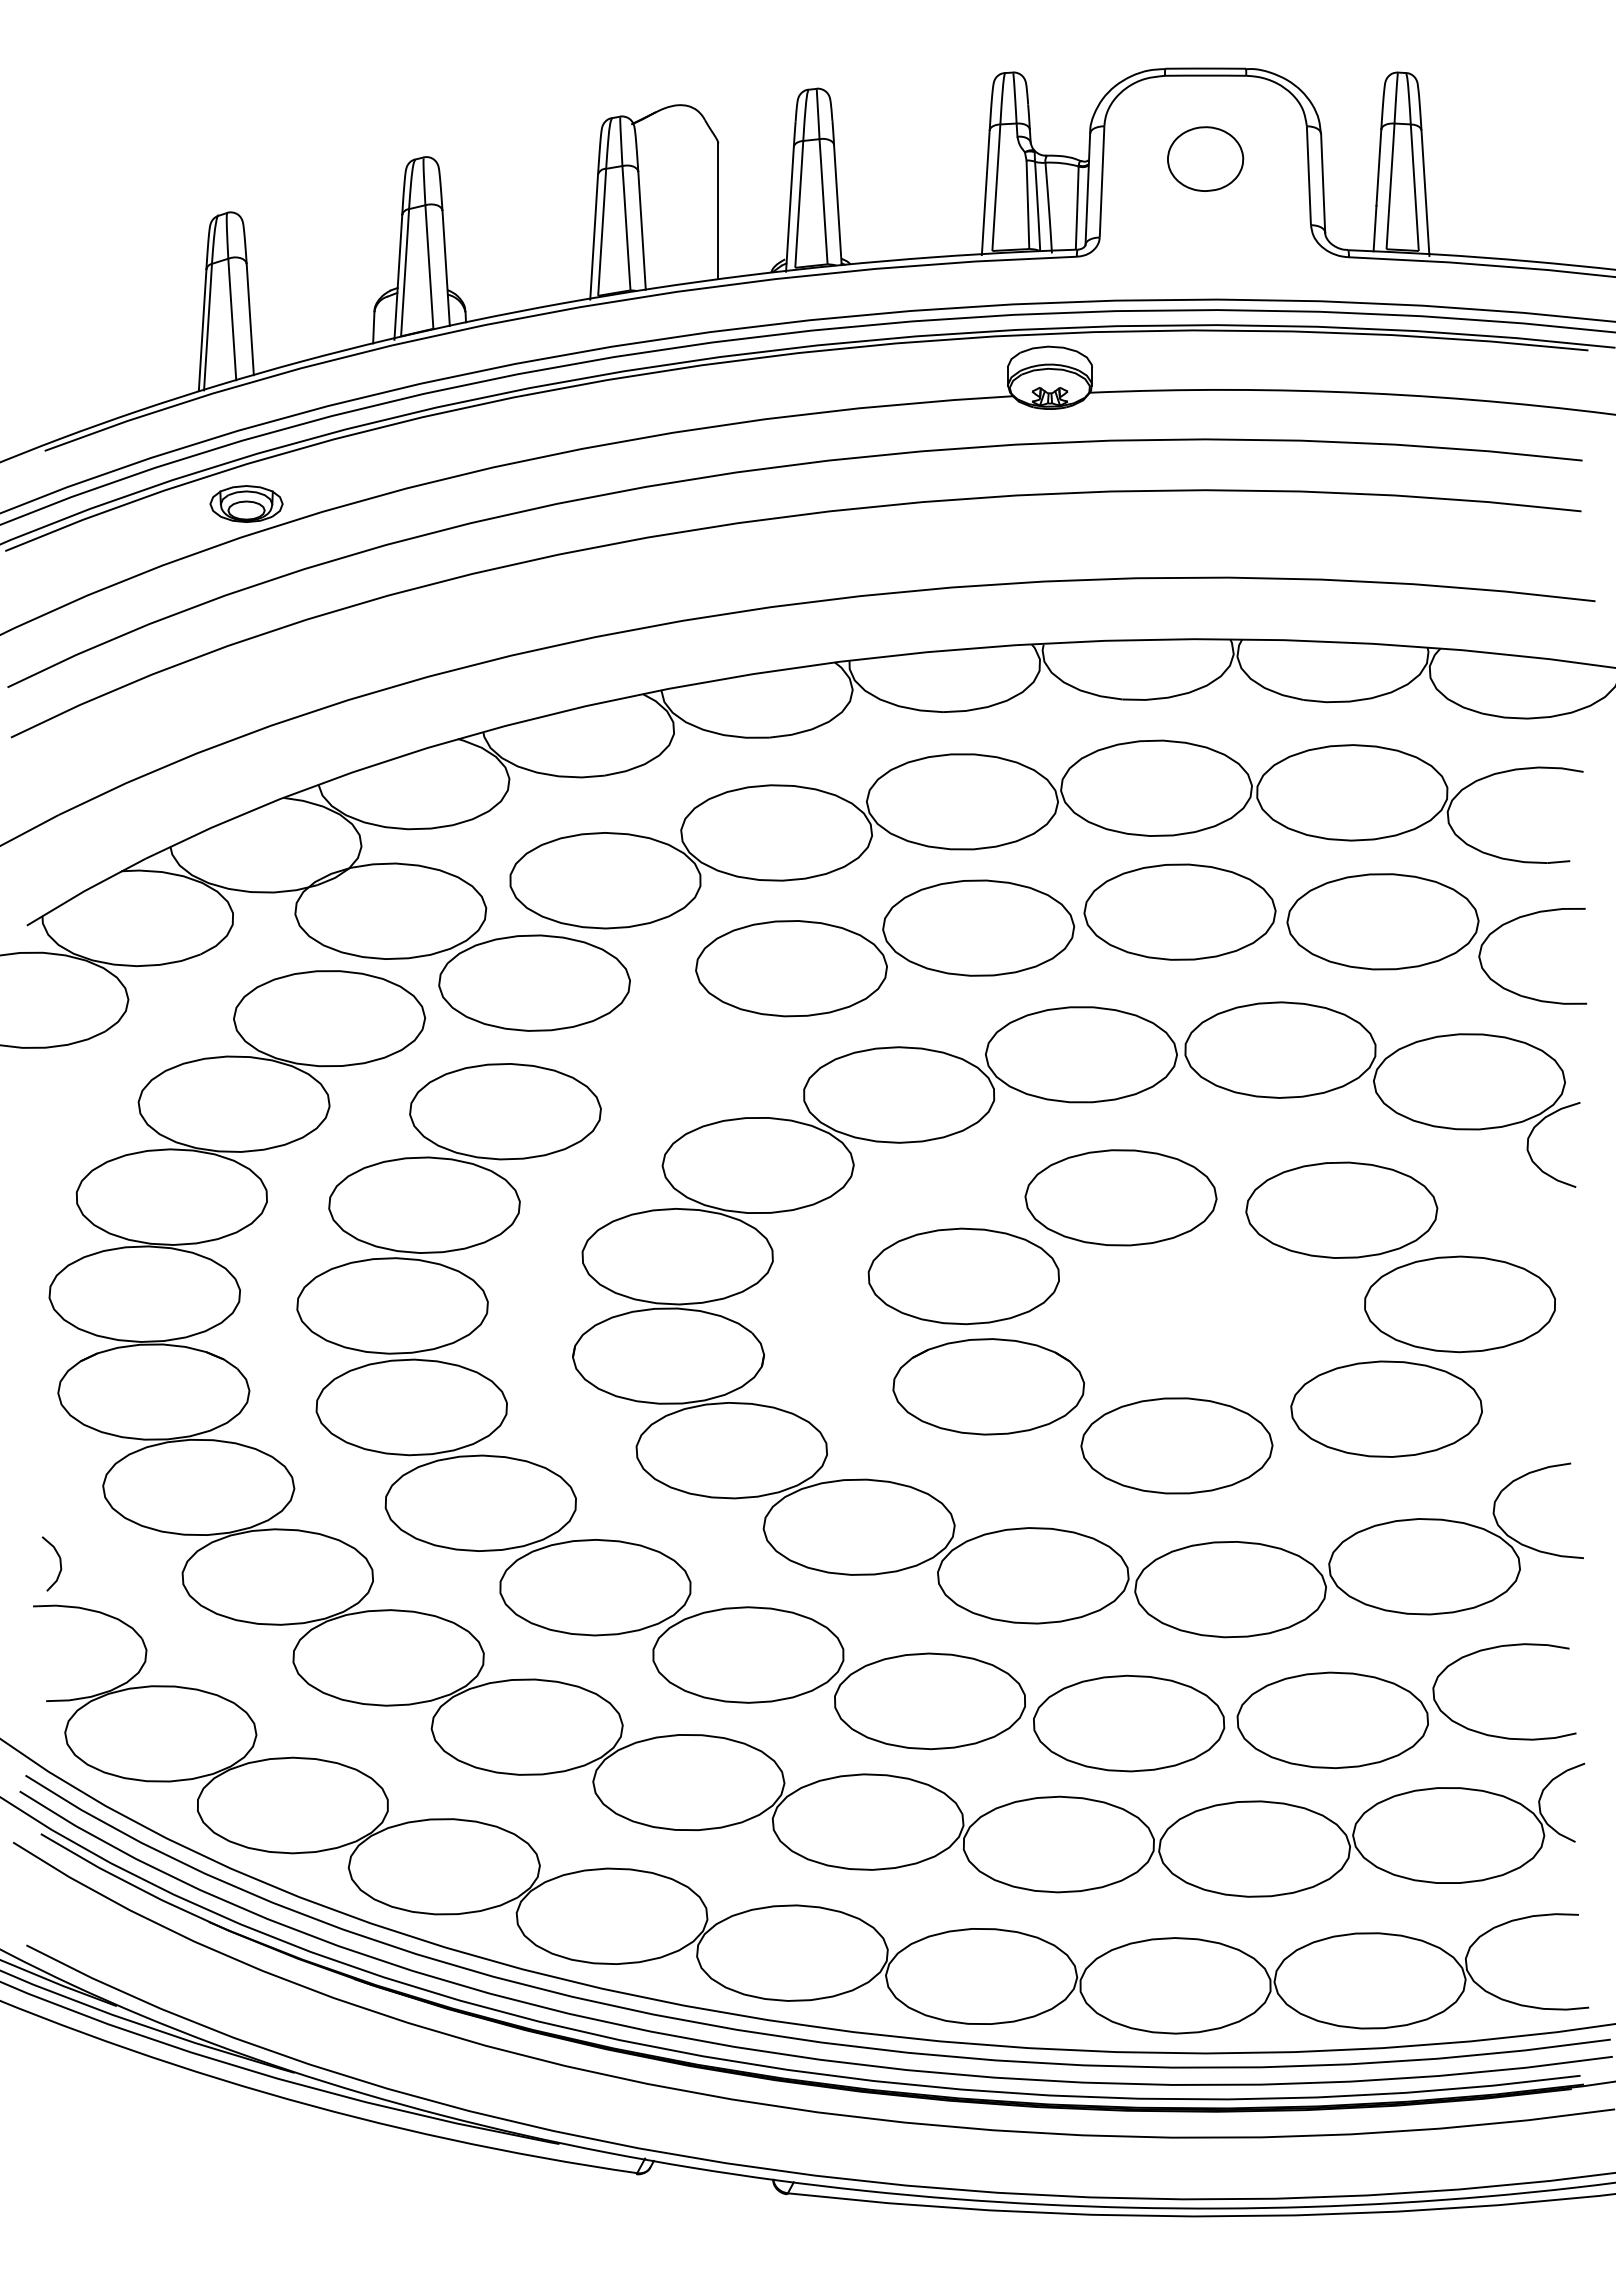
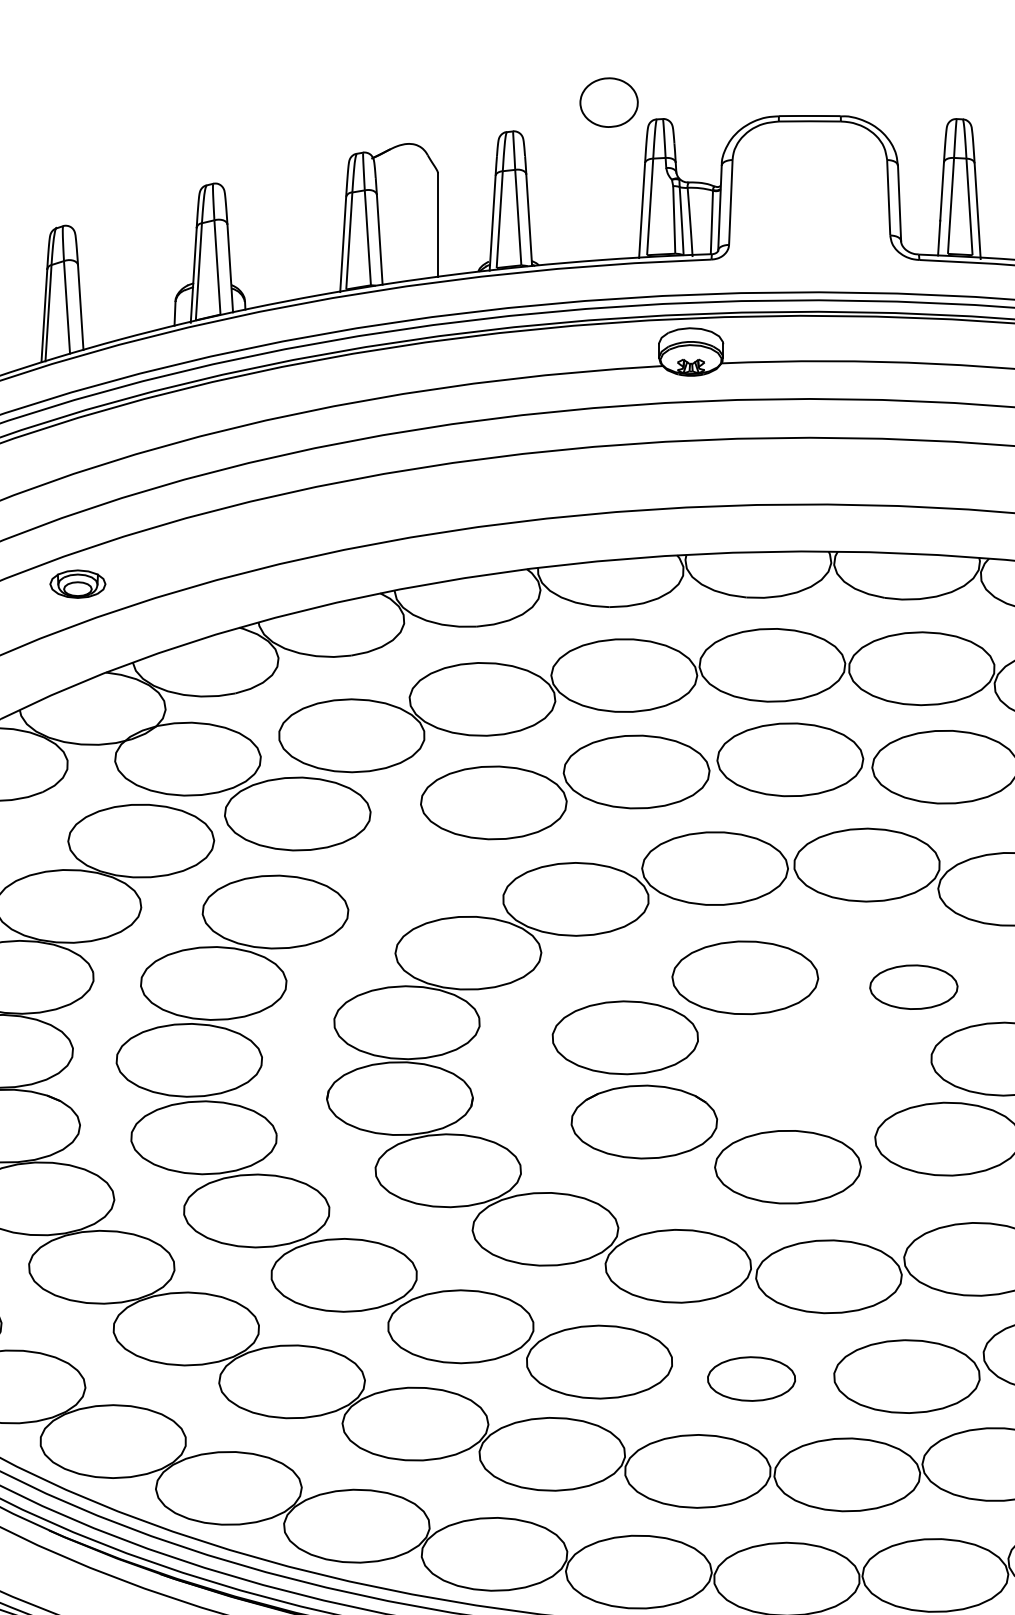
part: (1205, 158) -> (609, 102), moved
part: (246, 503) -> (77, 583), moved
part: (1341, 1209) -> (913, 986), size x0.6
part: (1129, 1723) -> (751, 1379), size x0.6

